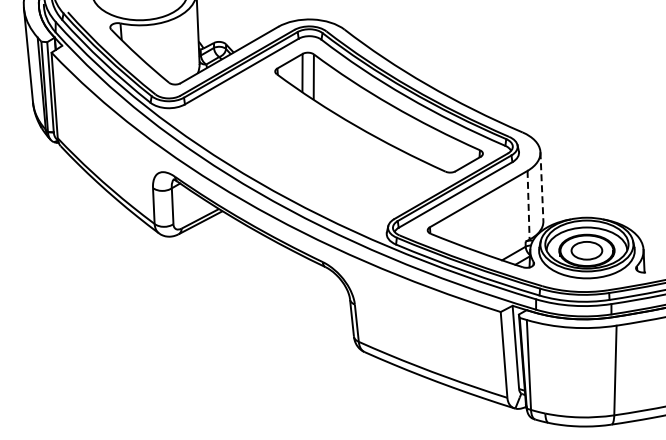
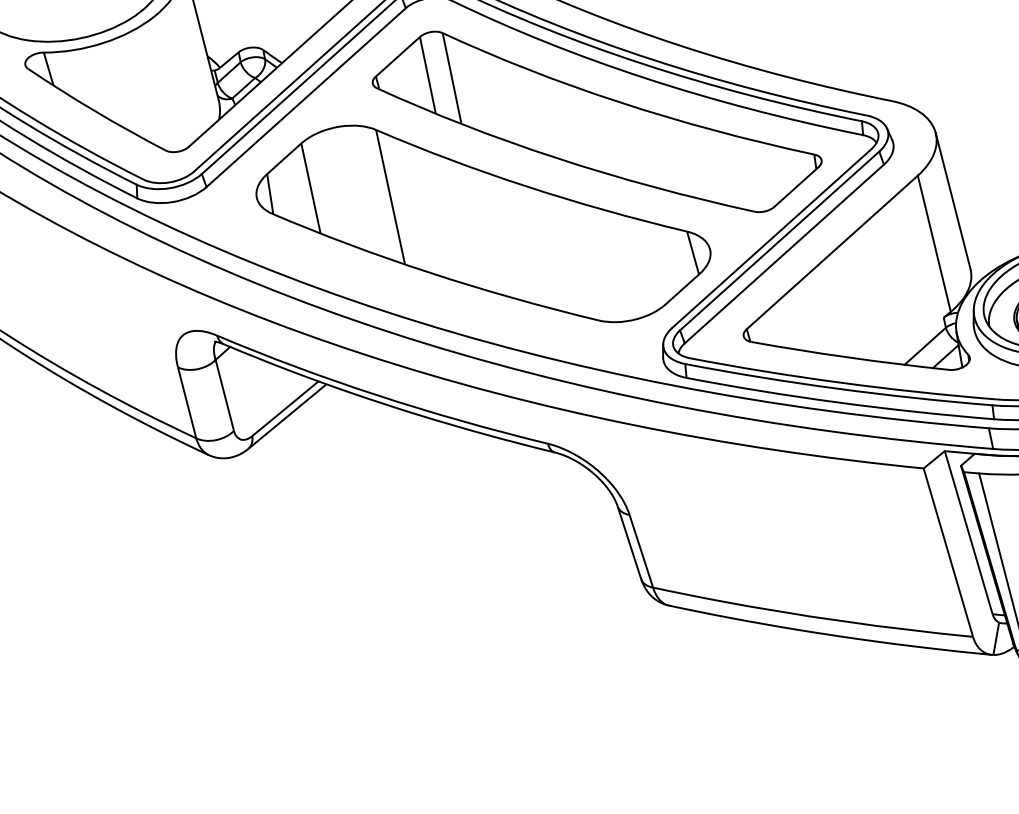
part: (314, 149) -> (483, 222), added
line: (541, 187) -> (952, 202), dashed -> solid
line: (528, 205) -> (934, 244), dashed -> solid

